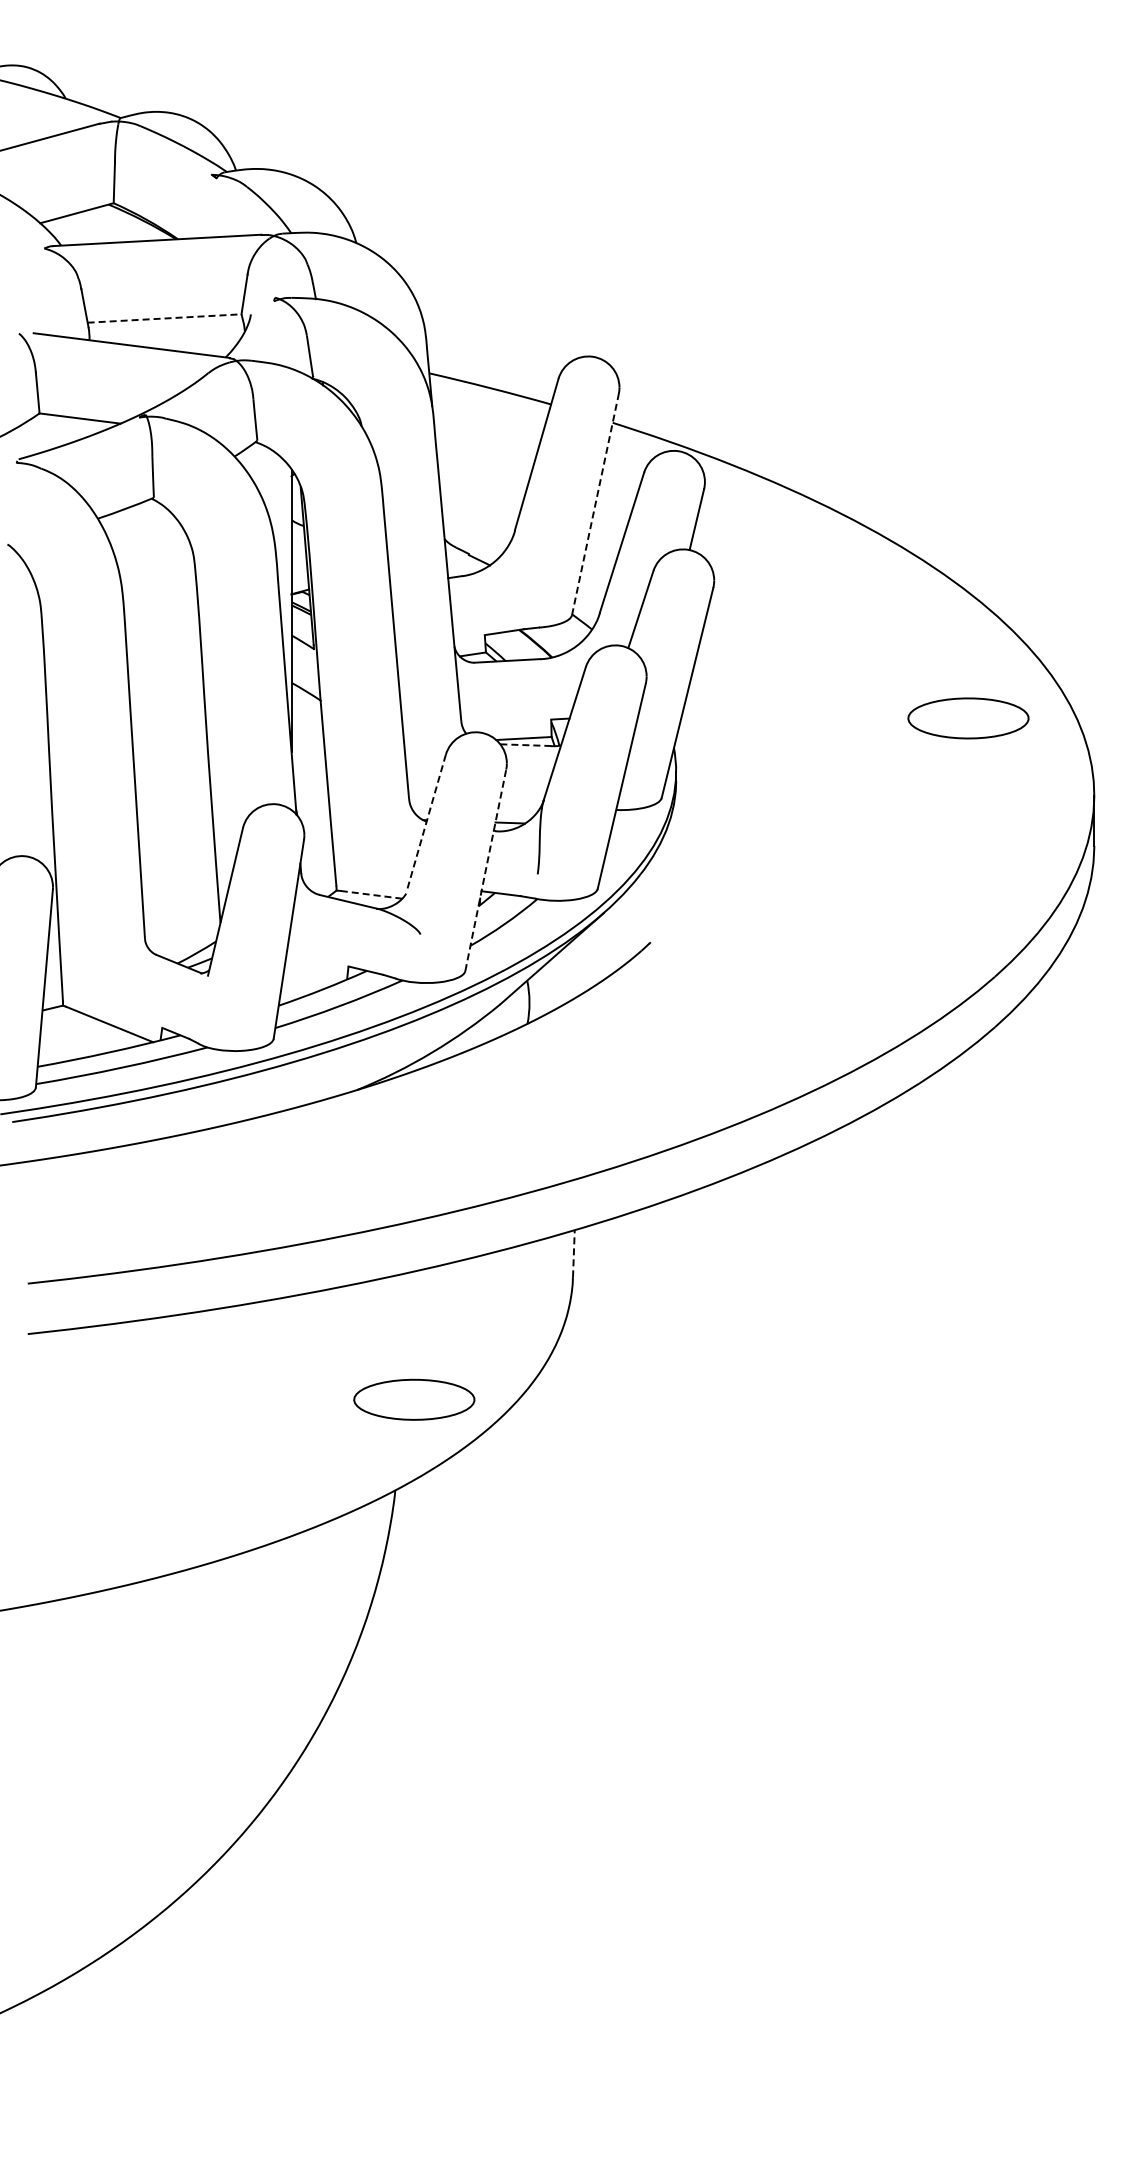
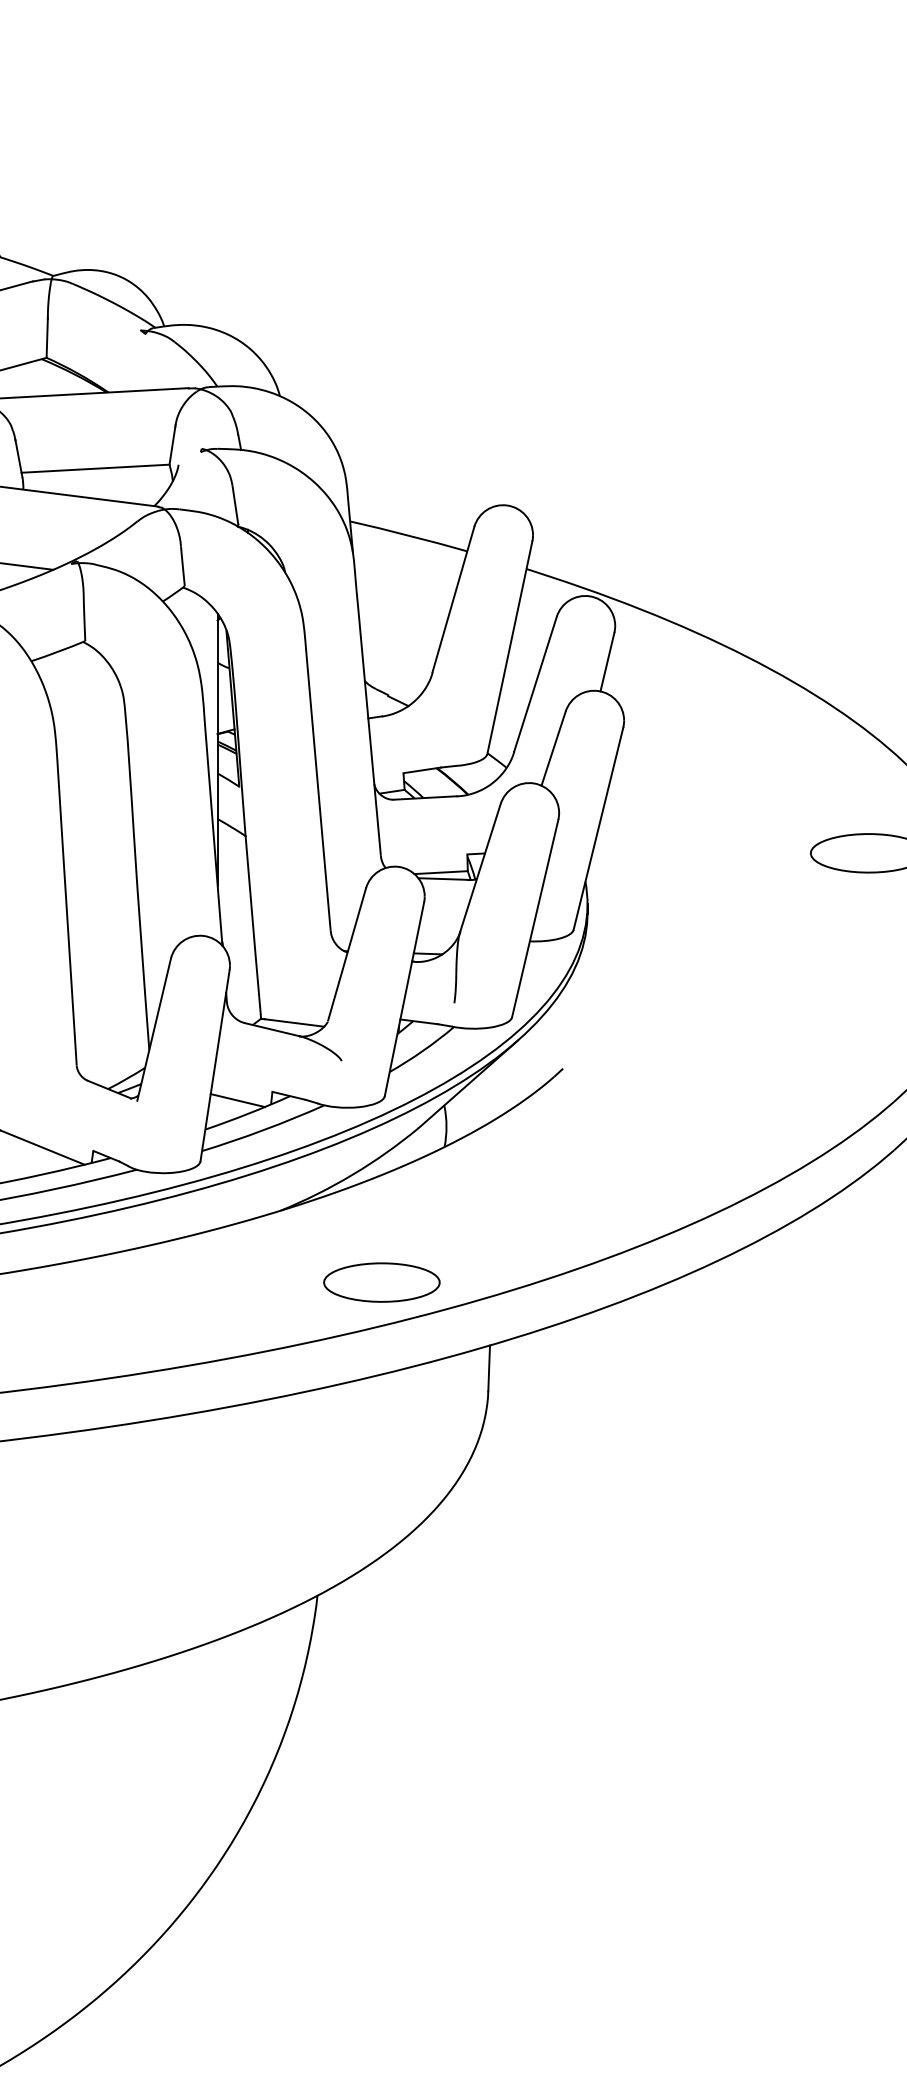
line: (165, 318) -> (96, 468), dashed -> solid
line: (595, 504) -> (509, 647), dashed -> solid
line: (525, 745) -> (442, 879), dashed -> solid
line: (426, 823) -> (347, 954), dashed -> solid
line: (485, 870) -> (404, 999), dashed -> solid
line: (371, 894) -> (294, 1022), dashed -> solid
line: (312, 975) -> (237, 1100), added
line: (573, 1253) -> (488, 1367), dashed -> solid
part: (414, 1399) -> (382, 1282), moved

